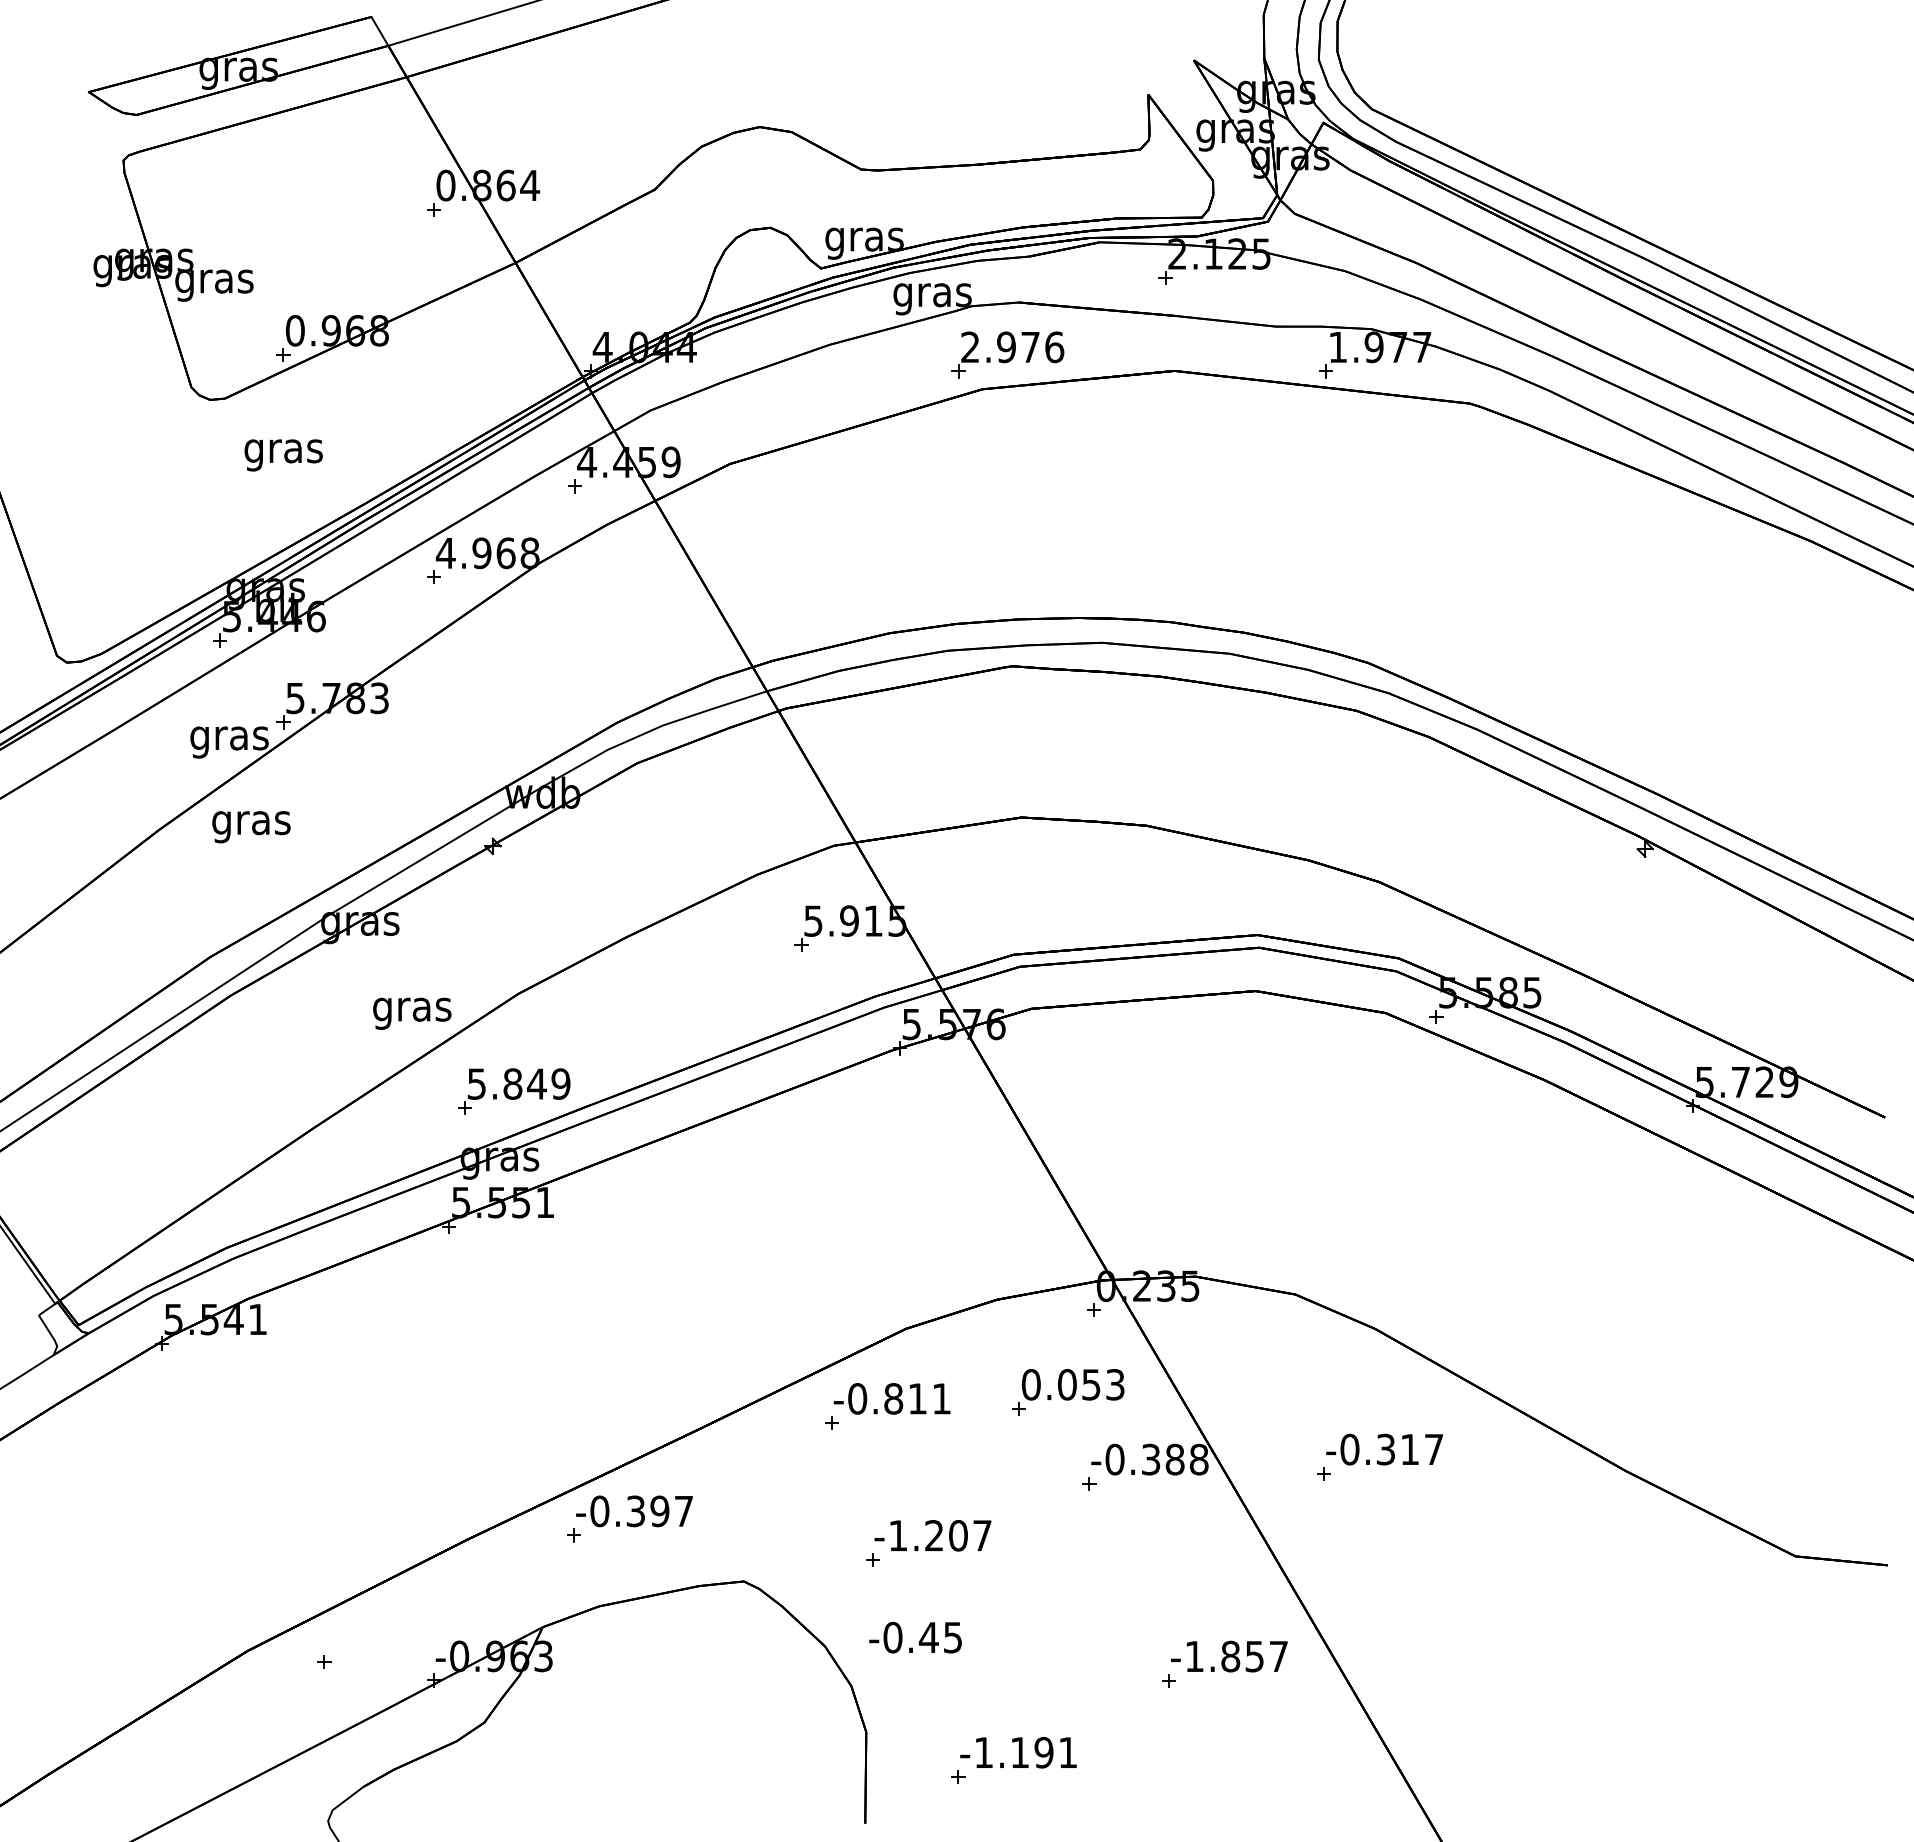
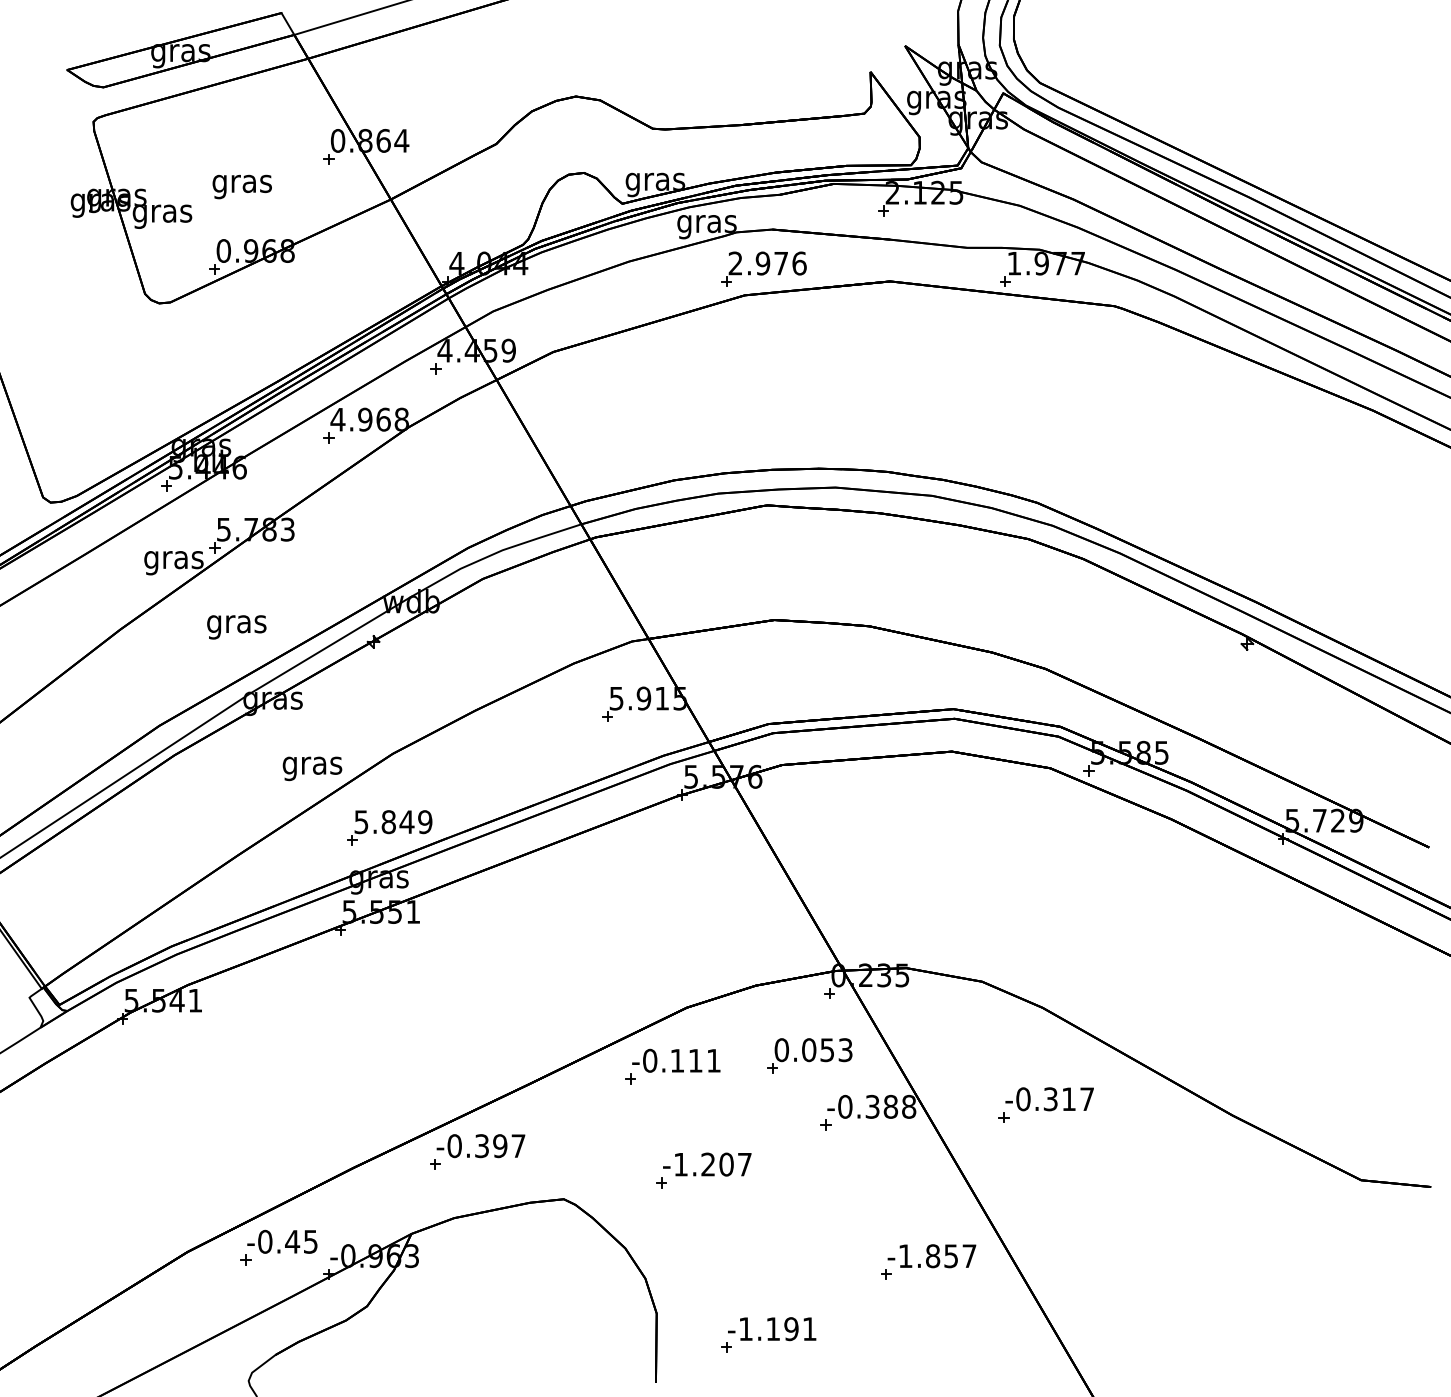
text: (283, 455) -> (242, 187), moved
text: (251, 827) -> (236, 627), moved
text: (893, 1398) -> (677, 1060), -0.811 -> -0.111
text: (915, 1637) -> (282, 1241), moved

